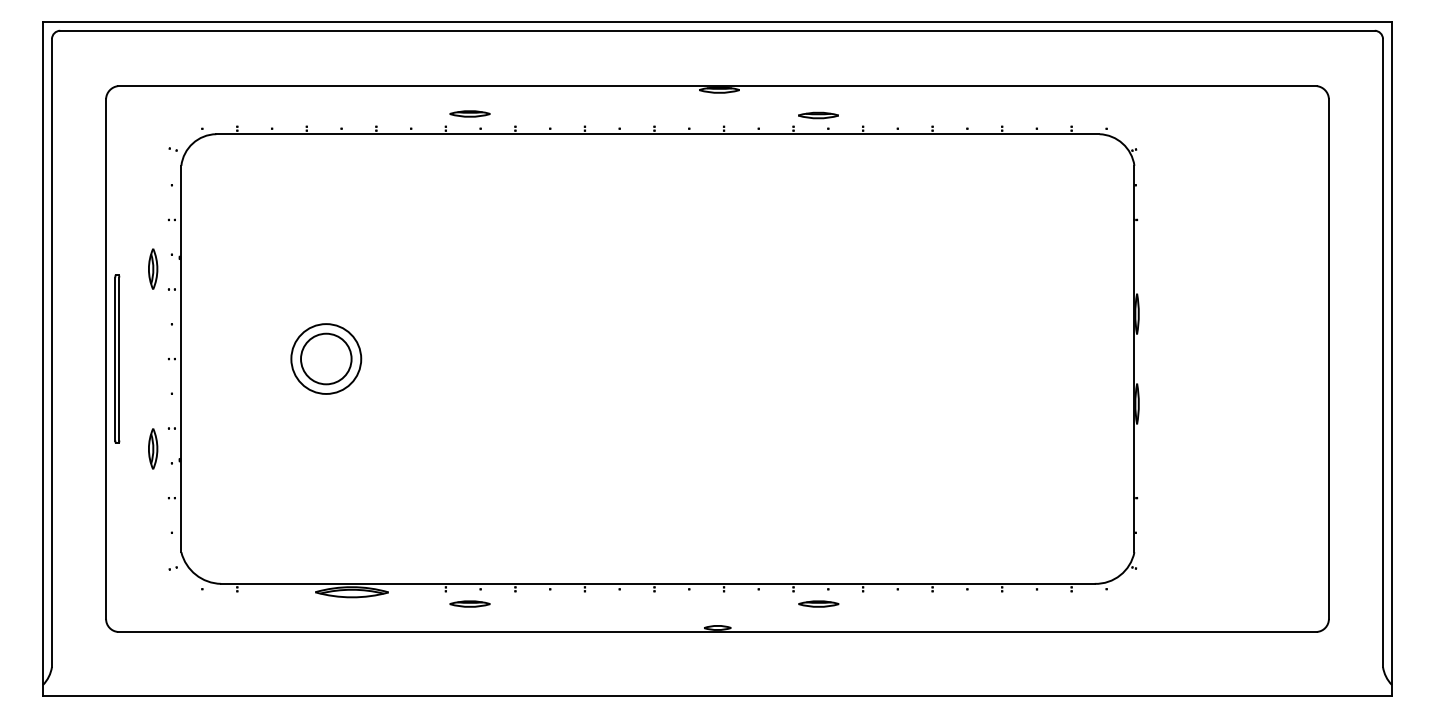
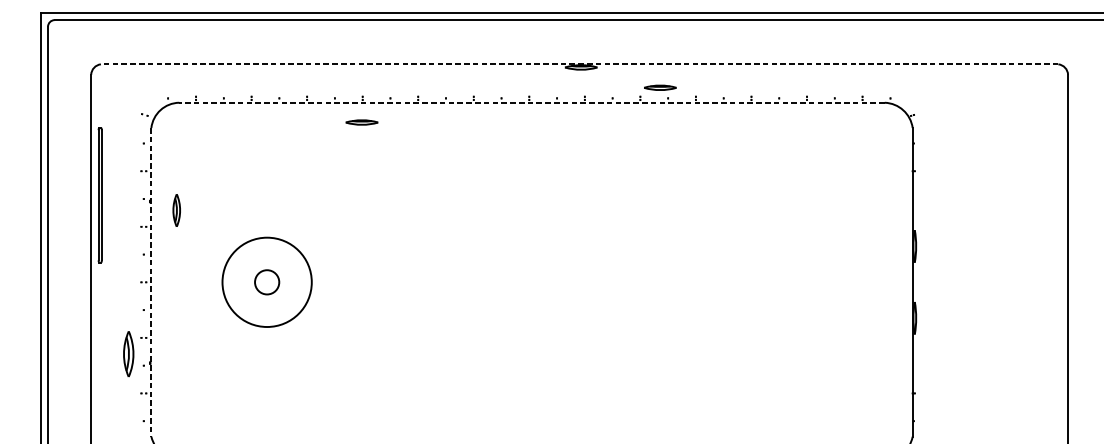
line: (717, 86) -> (579, 64), solid -> dashed
part: (469, 113) -> (361, 122), moved
line: (657, 134) -> (531, 102), solid -> dashed
part: (153, 268) -> (177, 210), moved
part: (117, 358) -> (100, 194), moved
circle: (326, 358) -> (267, 281), size x0.6
circle: (326, 358) -> (267, 281), size x1.6
line: (181, 359) -> (151, 282), solid -> dashed
part: (153, 448) -> (129, 353), size x1.4

